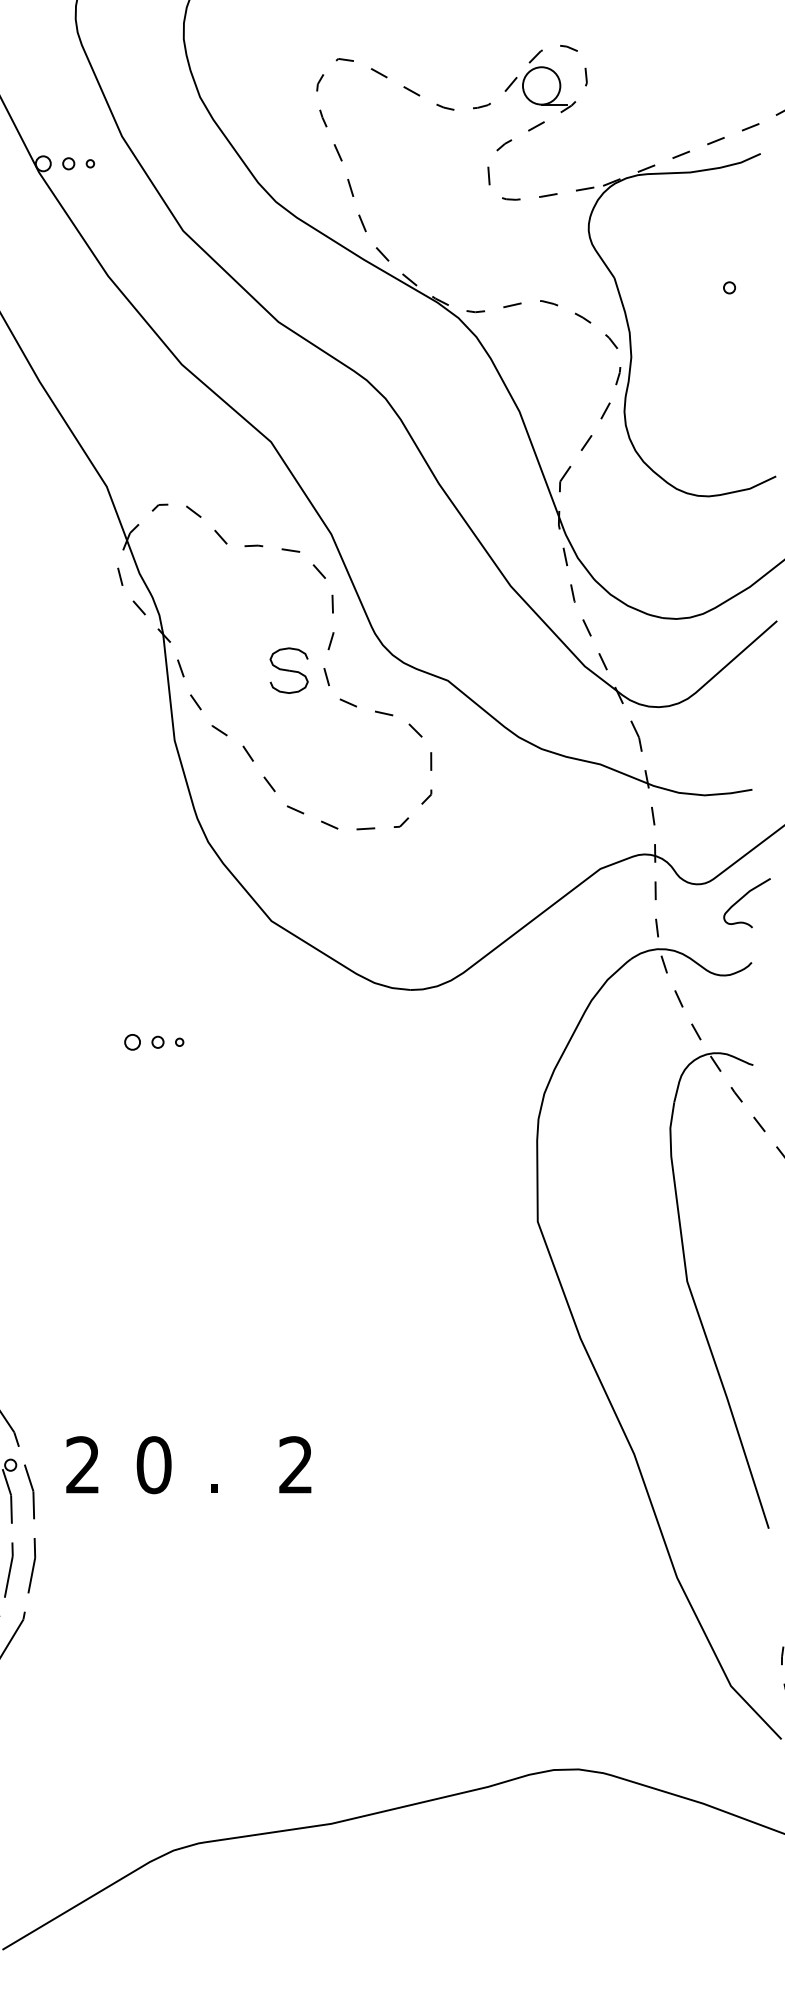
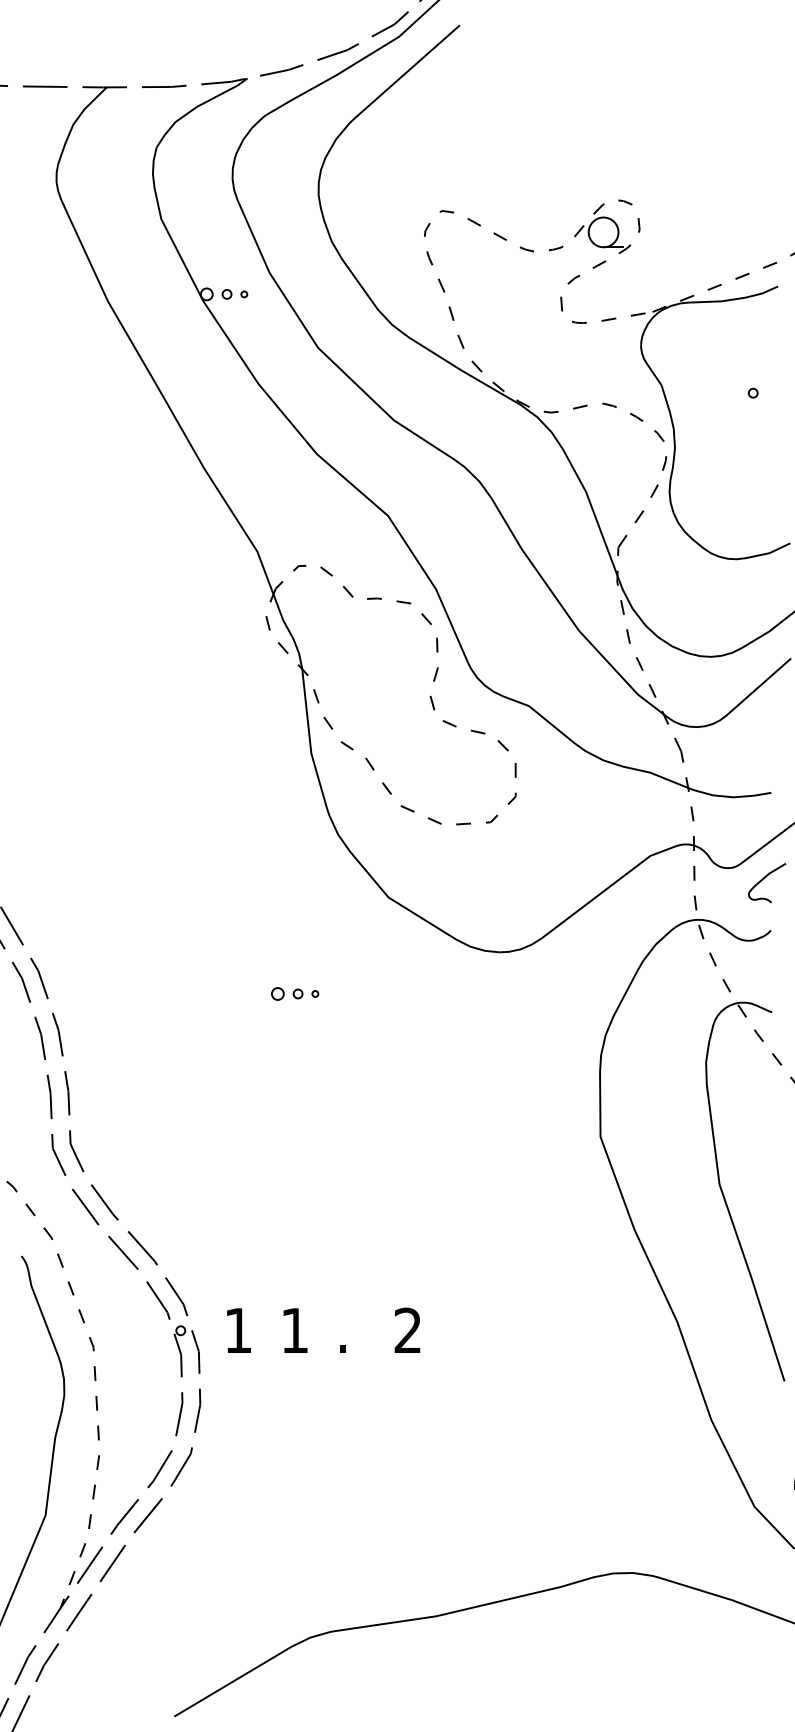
part: (289, 669) -> (402, 697), removed
text: (81, 1463) -> (237, 1329), 2 -> 1
text: (153, 1464) -> (294, 1330), 0 -> 1

